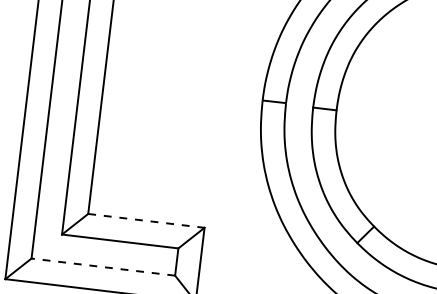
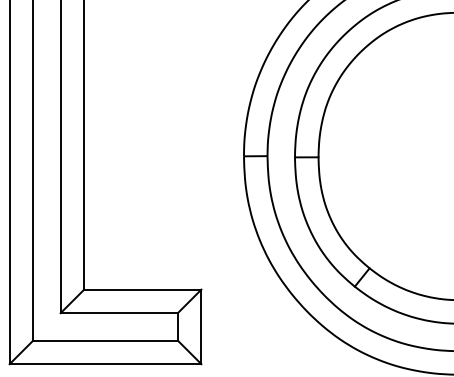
line: (146, 220) -> (142, 289), dashed -> solid
line: (103, 266) -> (105, 340), dashed -> solid

